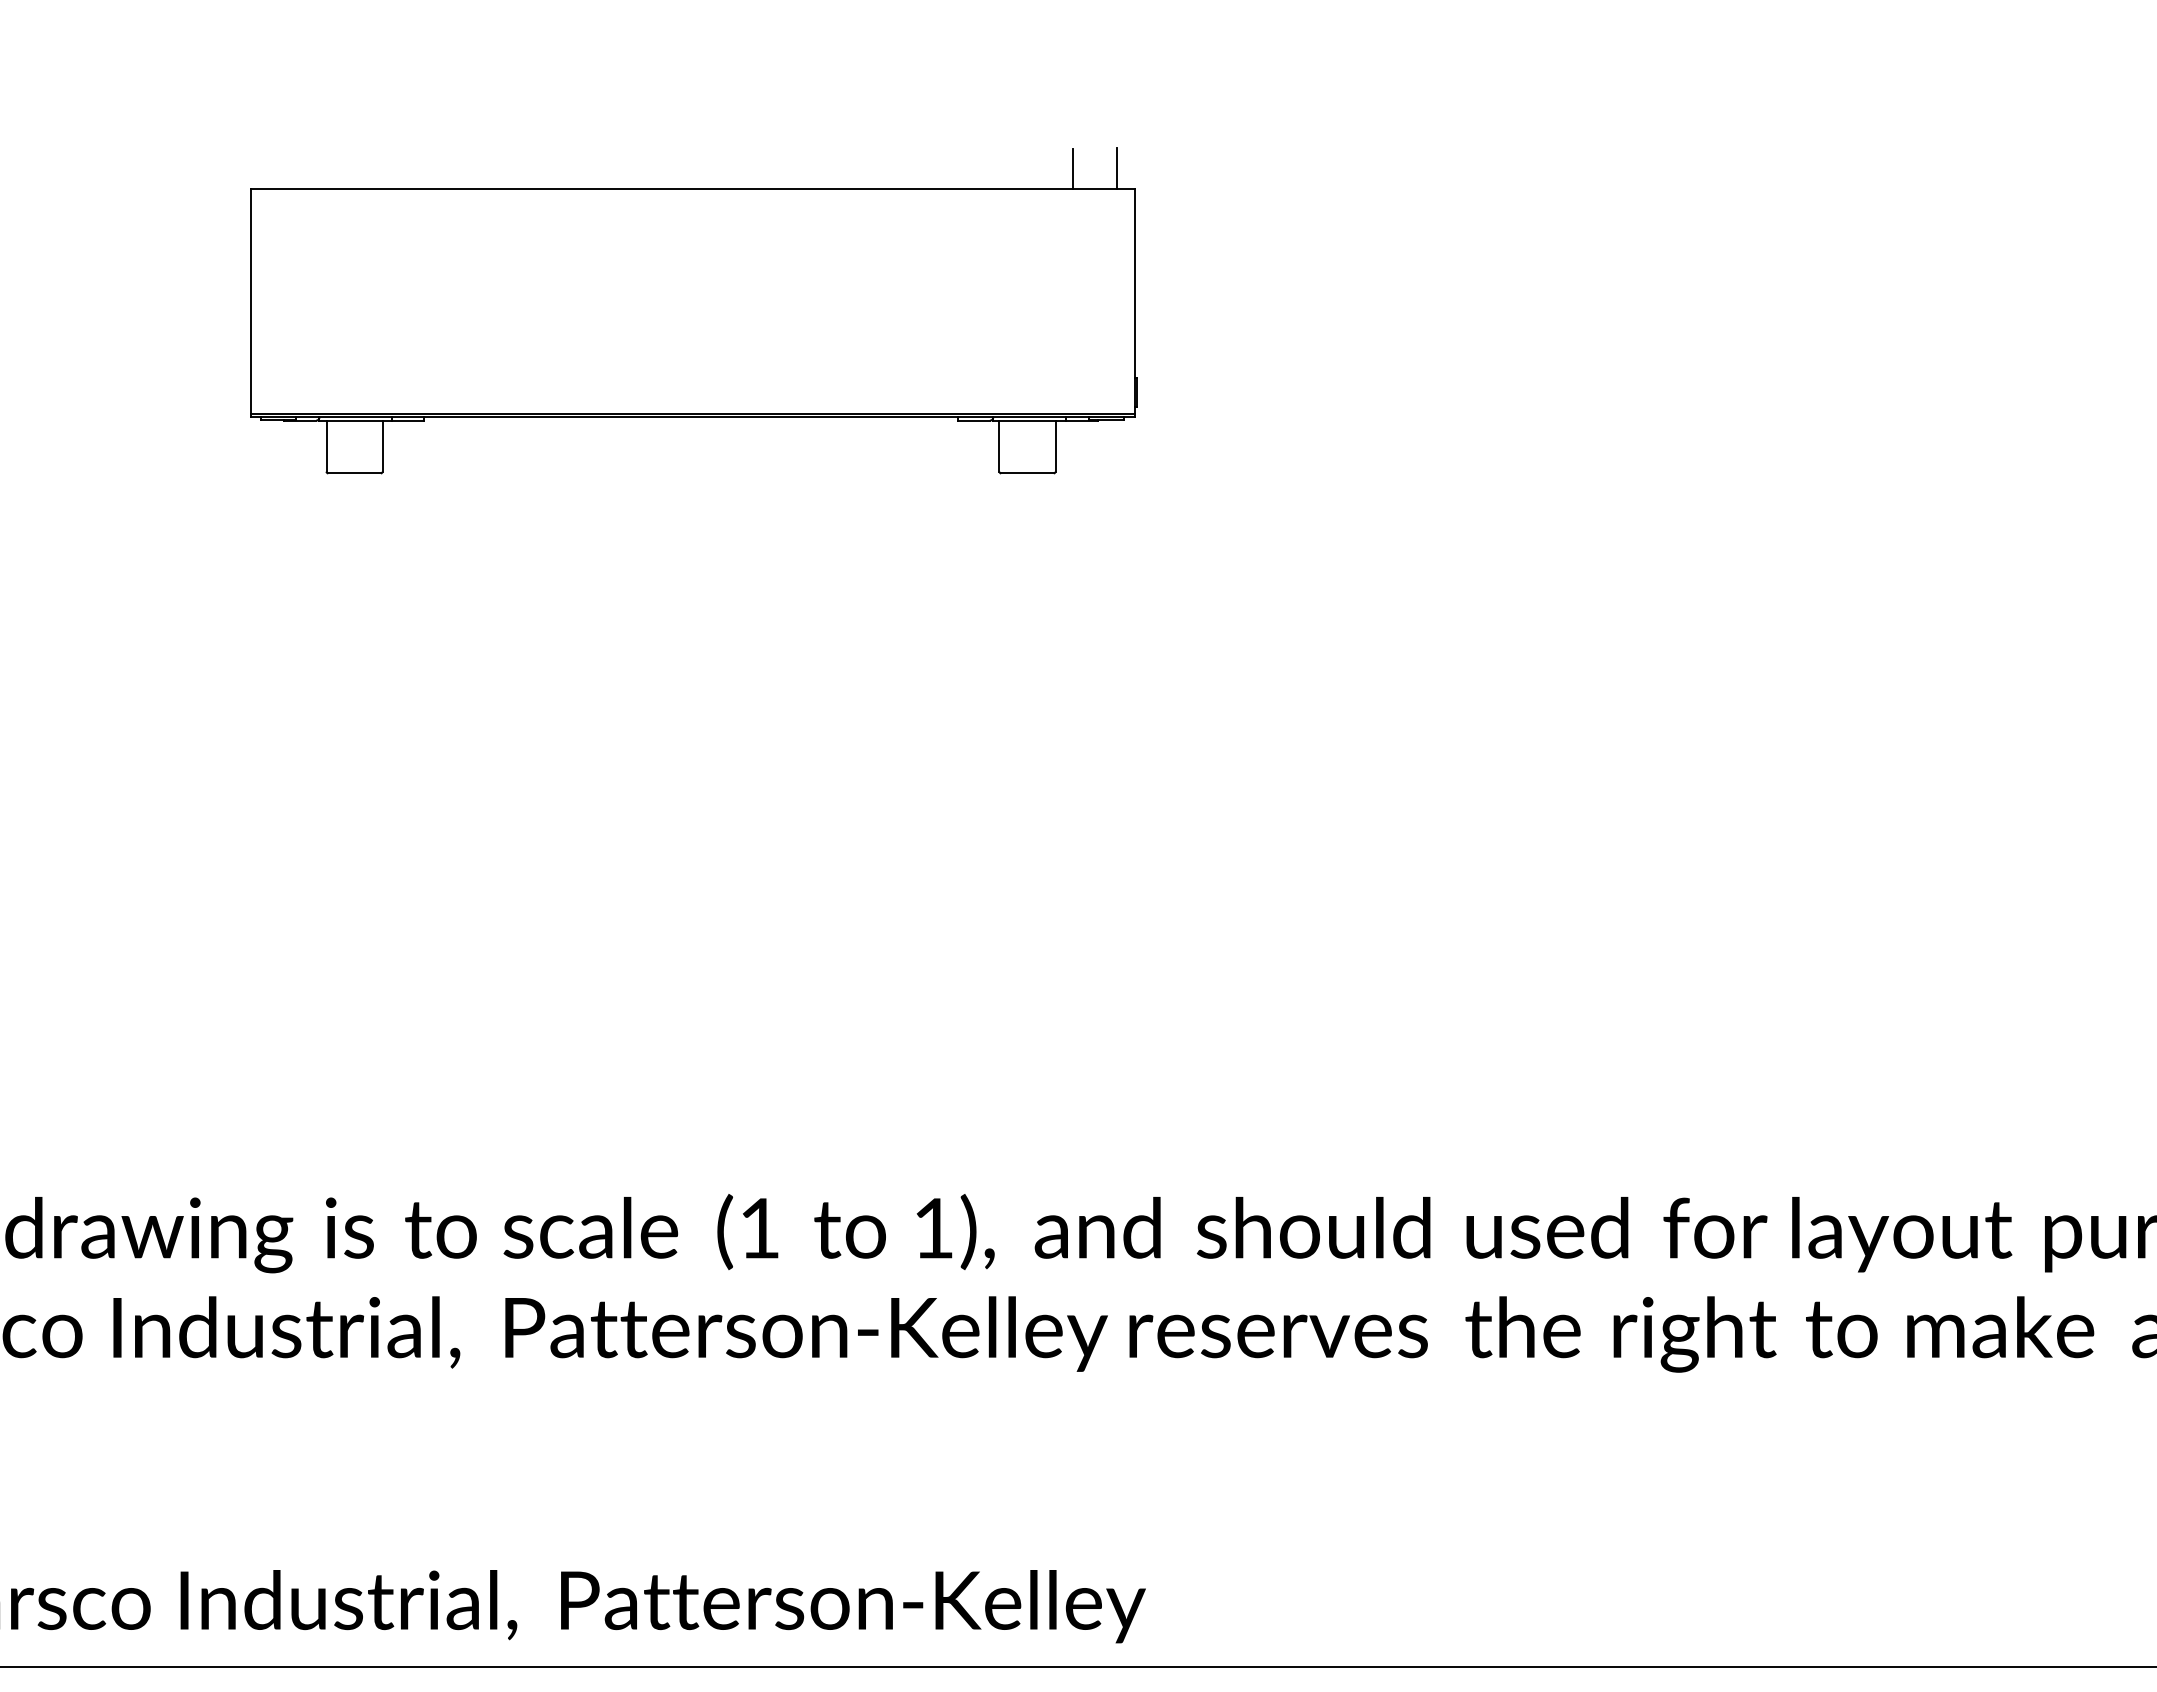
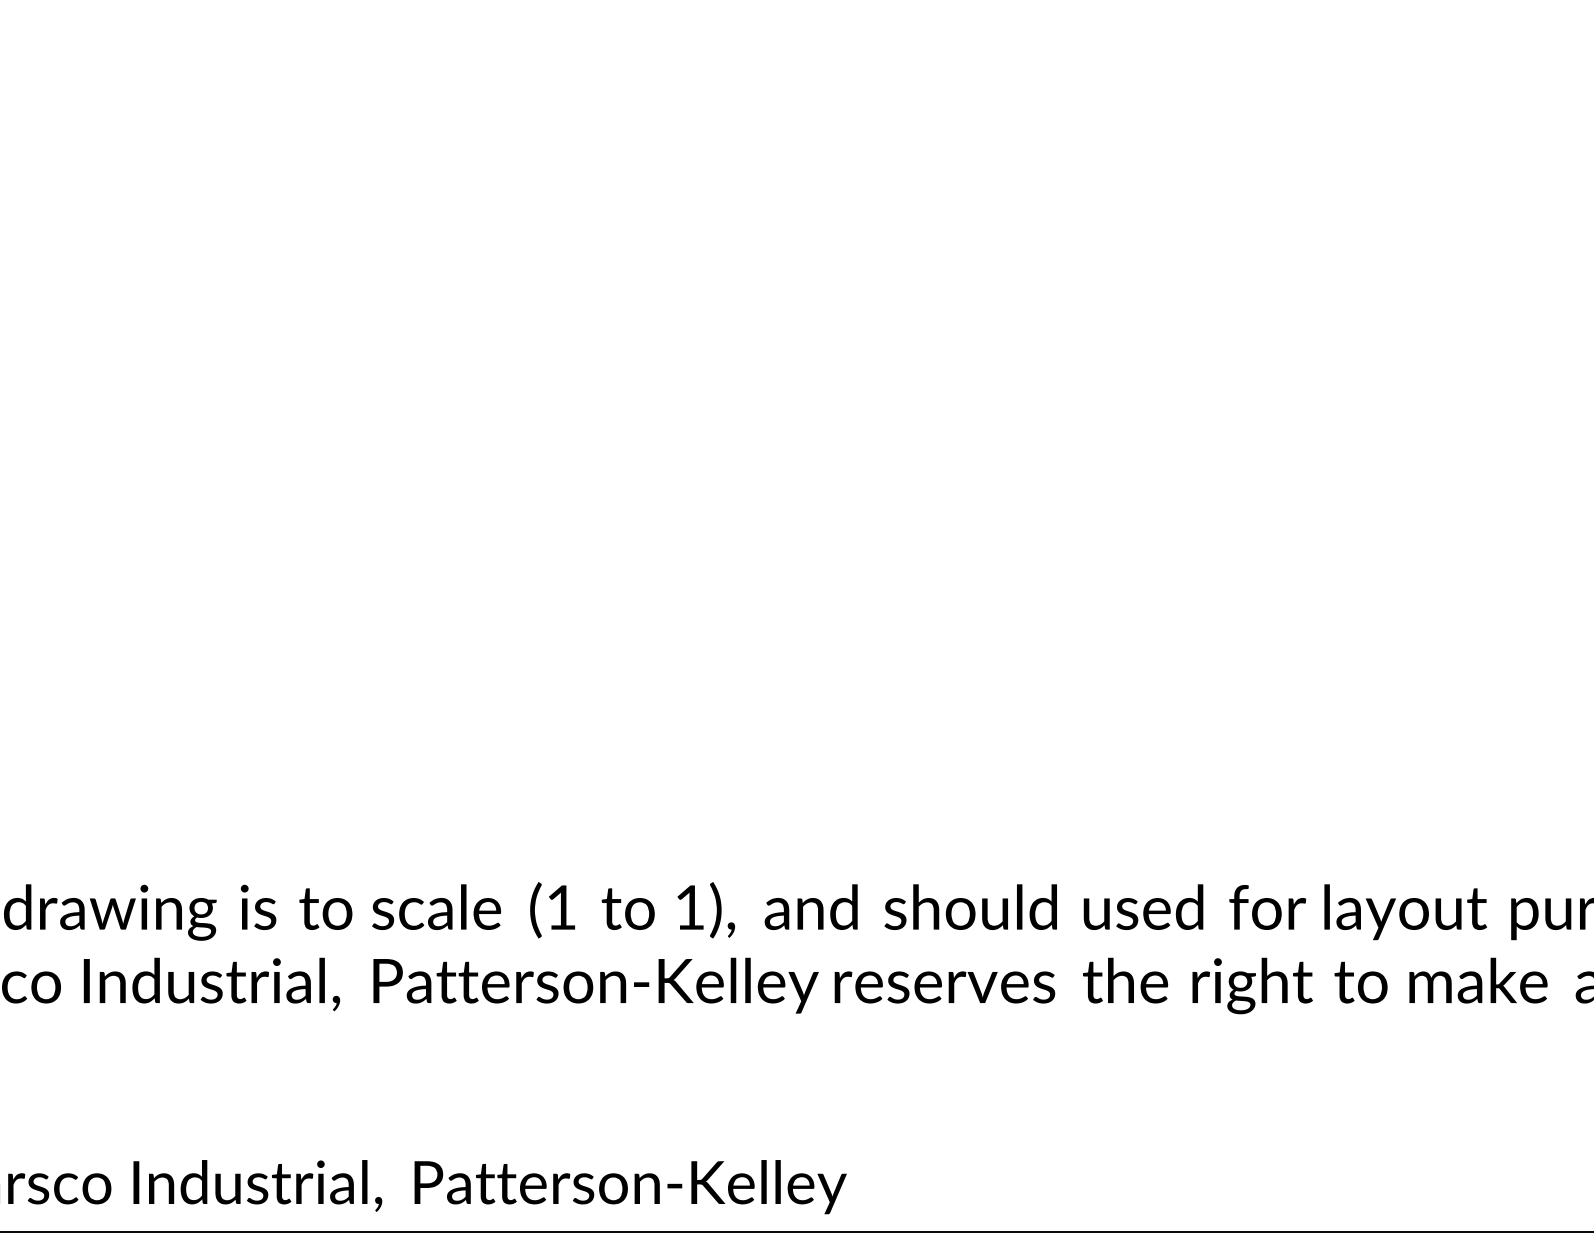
part: (693, 310) -> (512, 229), removed

